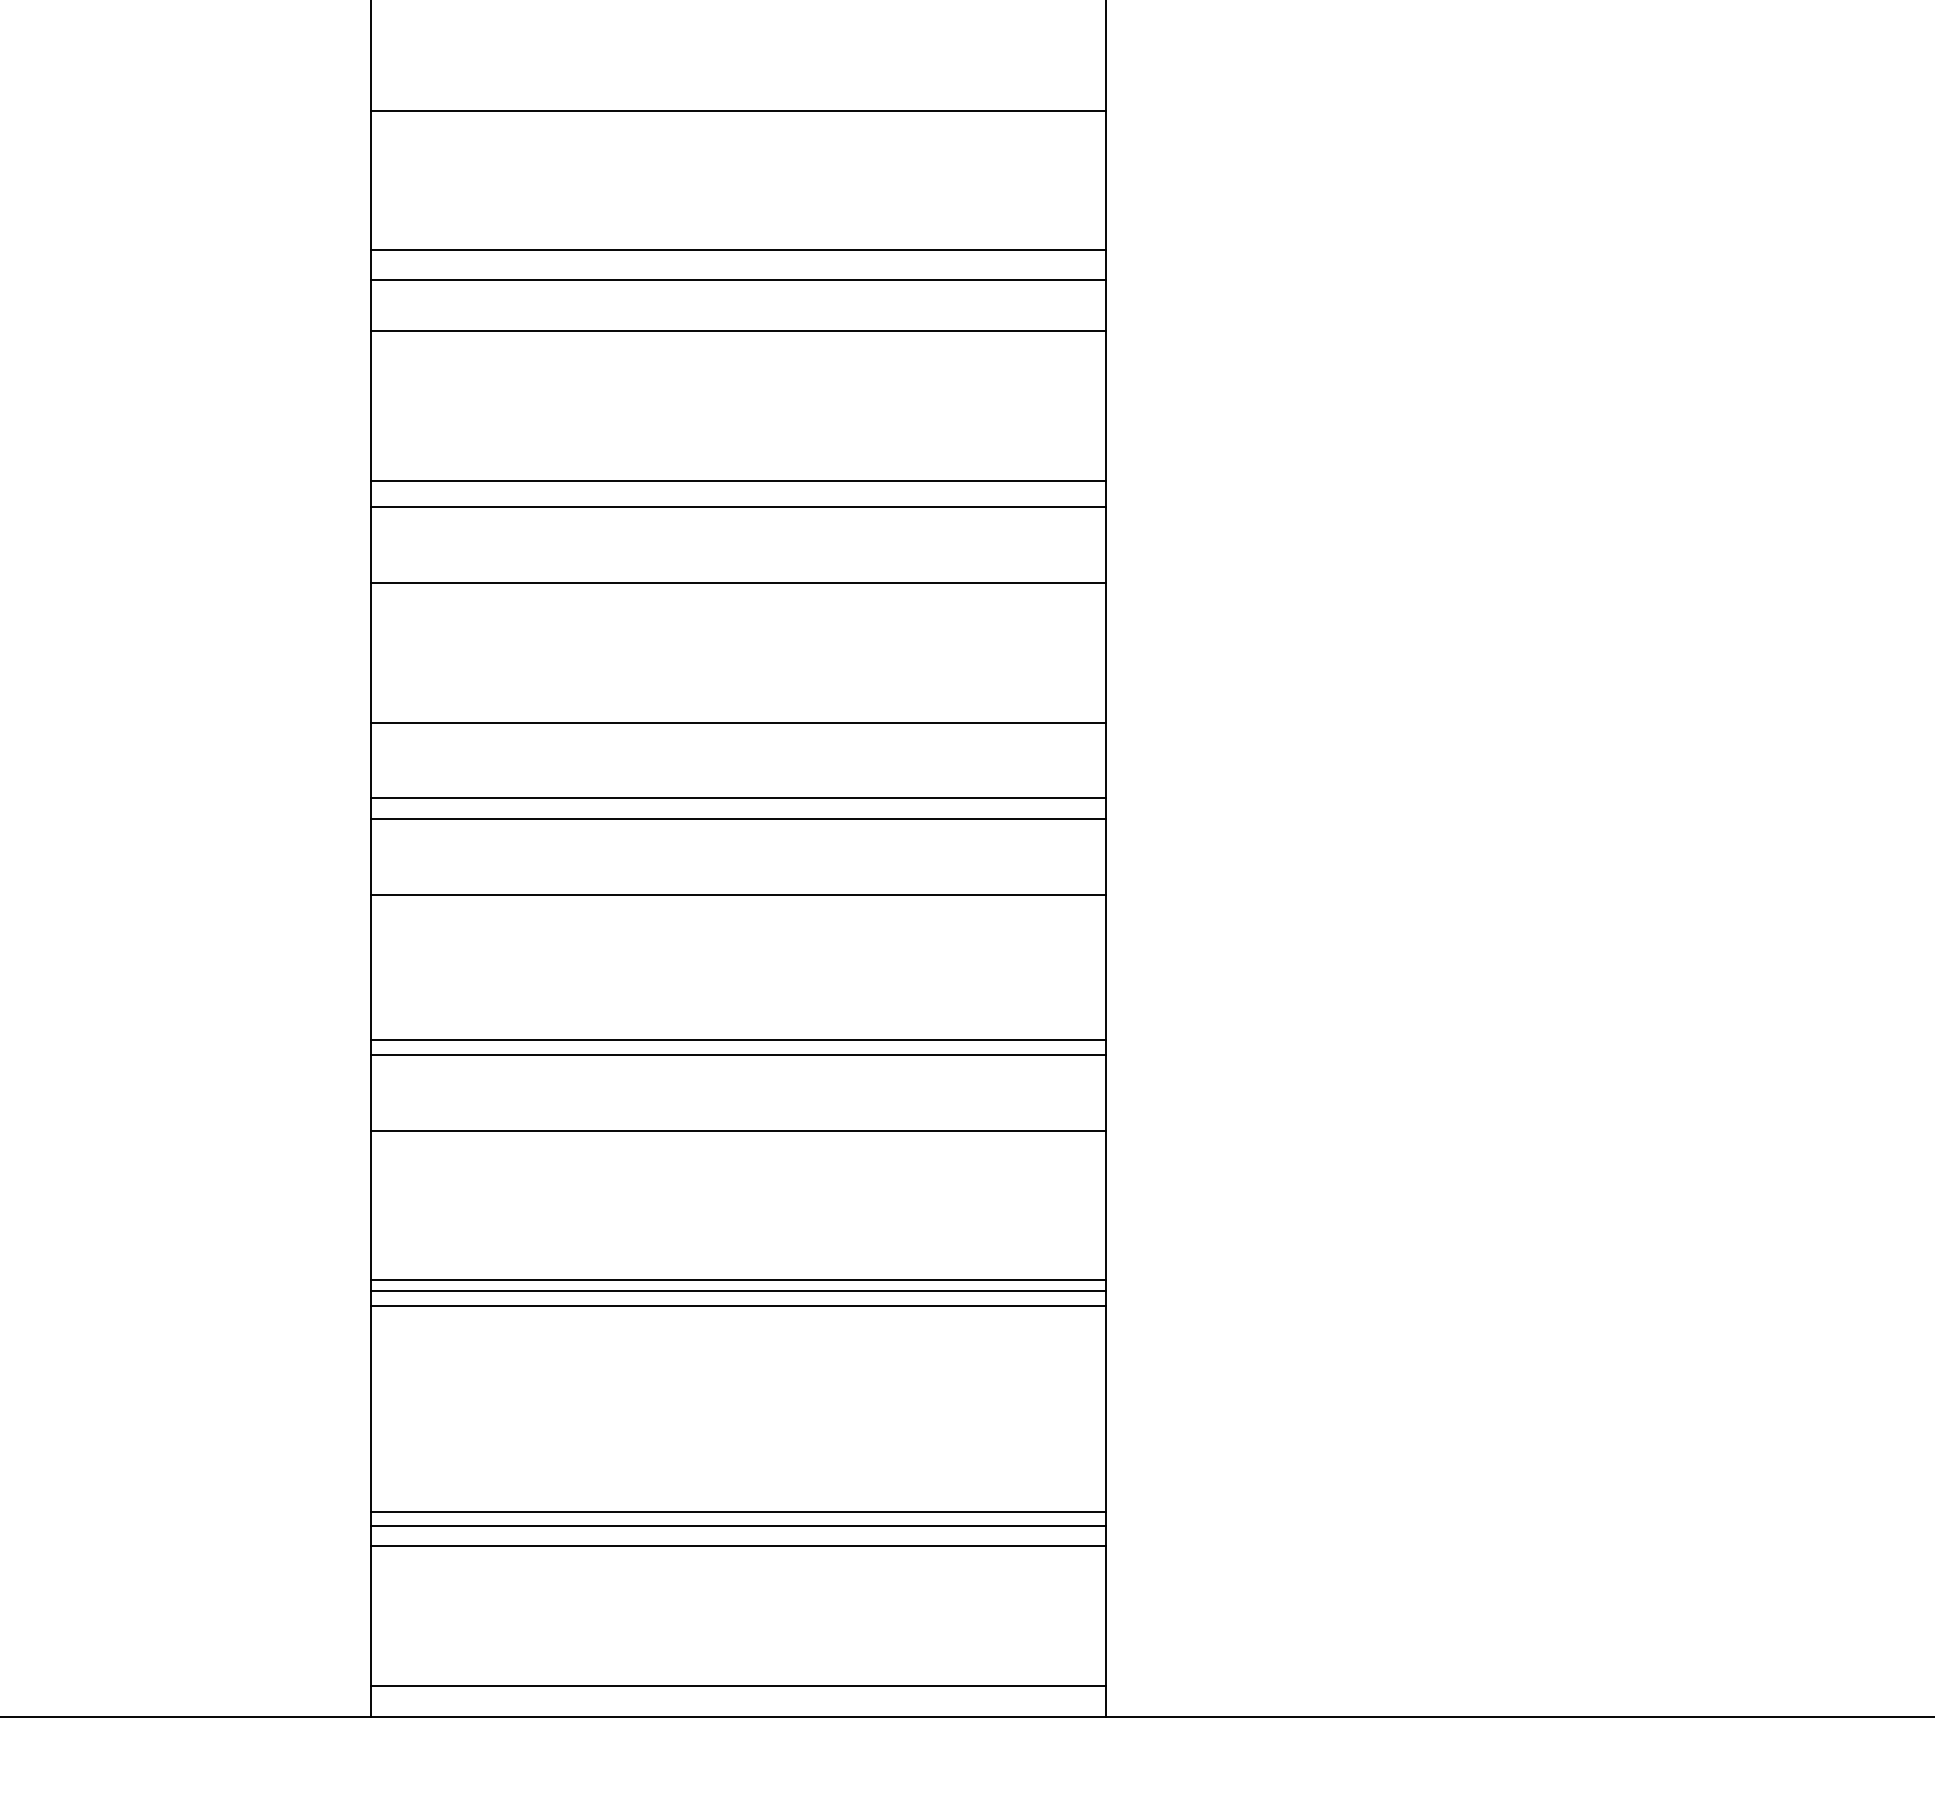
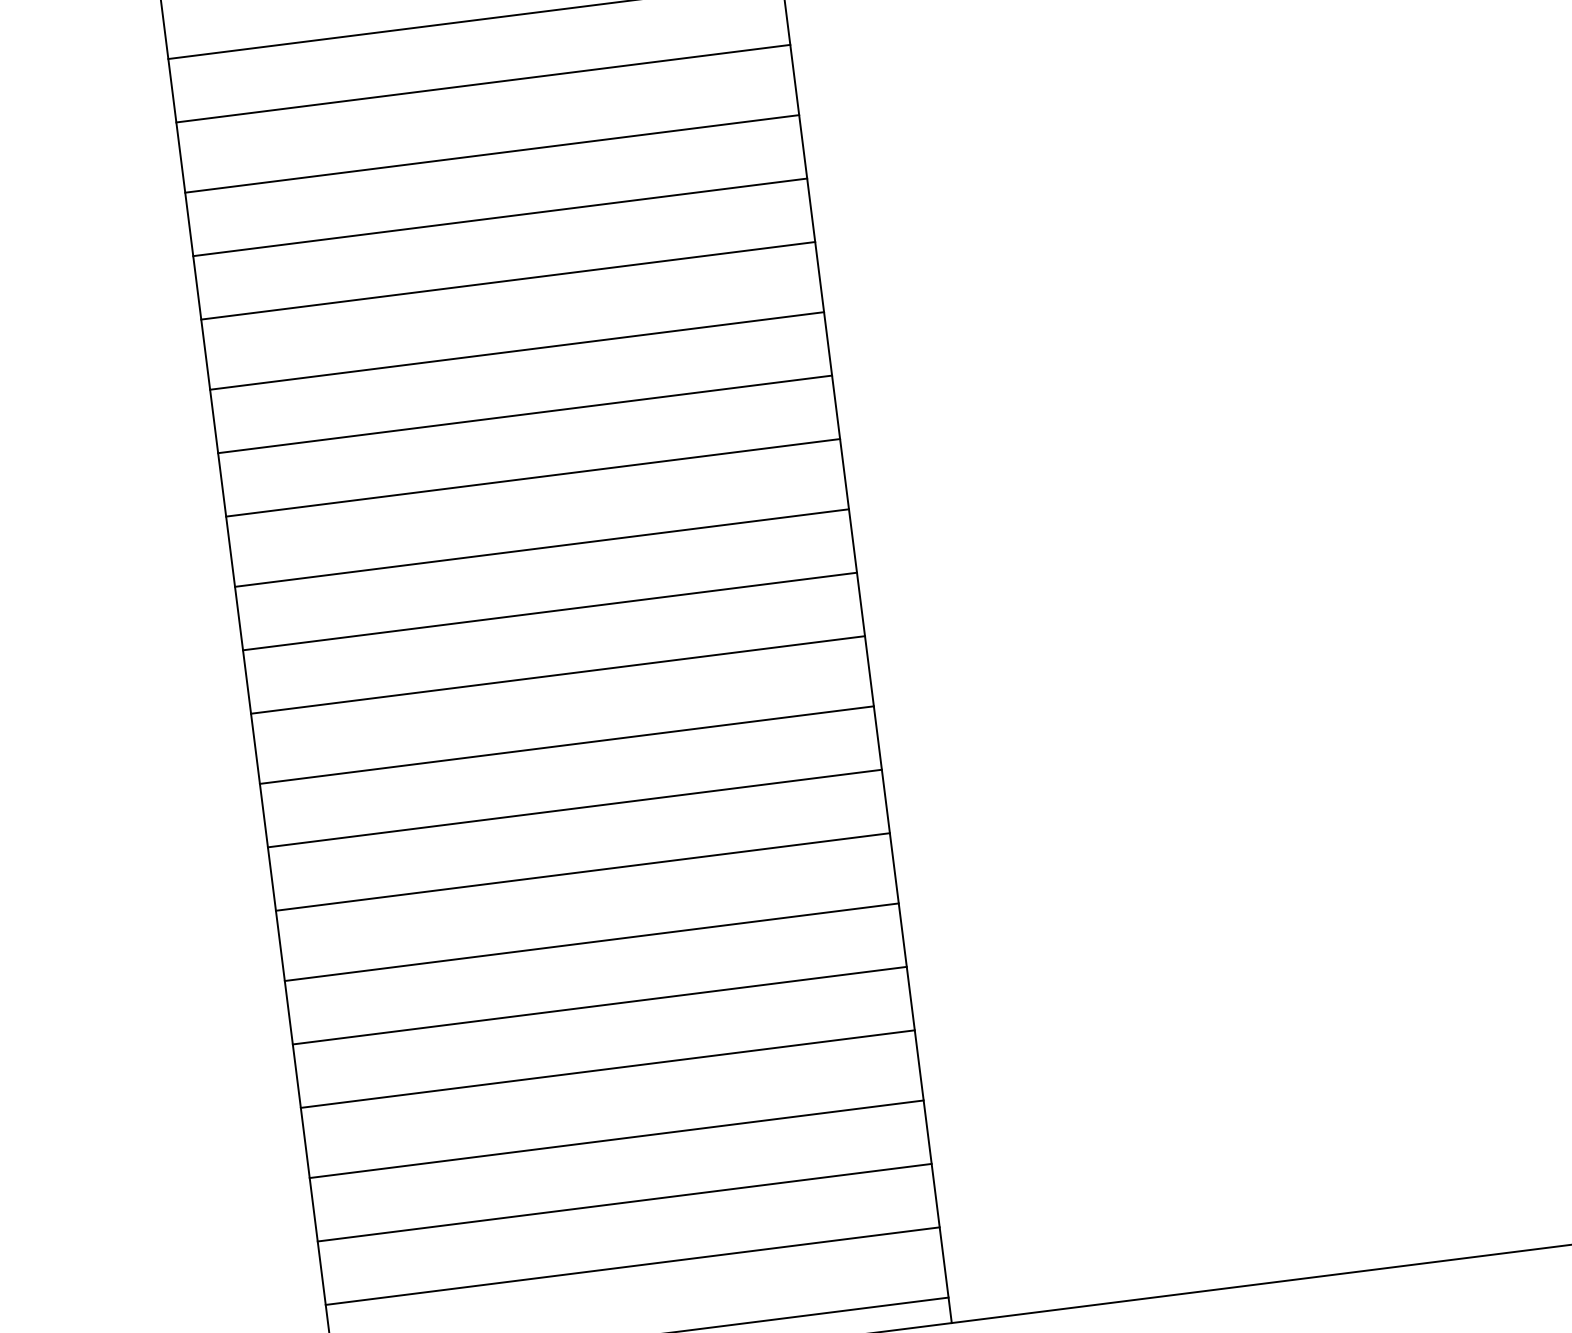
line: (738, 249) -> (483, 83), moved
line: (738, 279) -> (500, 217), moved
line: (738, 330) -> (492, 153), moved
line: (738, 480) -> (508, 280), moved
line: (738, 722) -> (533, 477), moved
line: (738, 797) -> (542, 547), moved
line: (738, 1039) -> (566, 745), moved
line: (738, 1279) -> (591, 942), moved
line: (738, 1306) -> (607, 1069), moved
line: (738, 1512) -> (616, 1139), moved
line: (738, 1546) -> (632, 1266), moved

